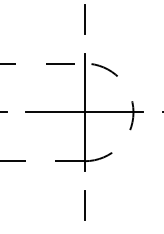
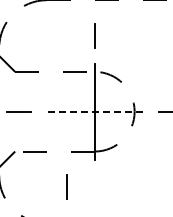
line: (84, 112) -> (94, 111), solid -> dashed
line: (84, 204) -> (66, 186), moved

